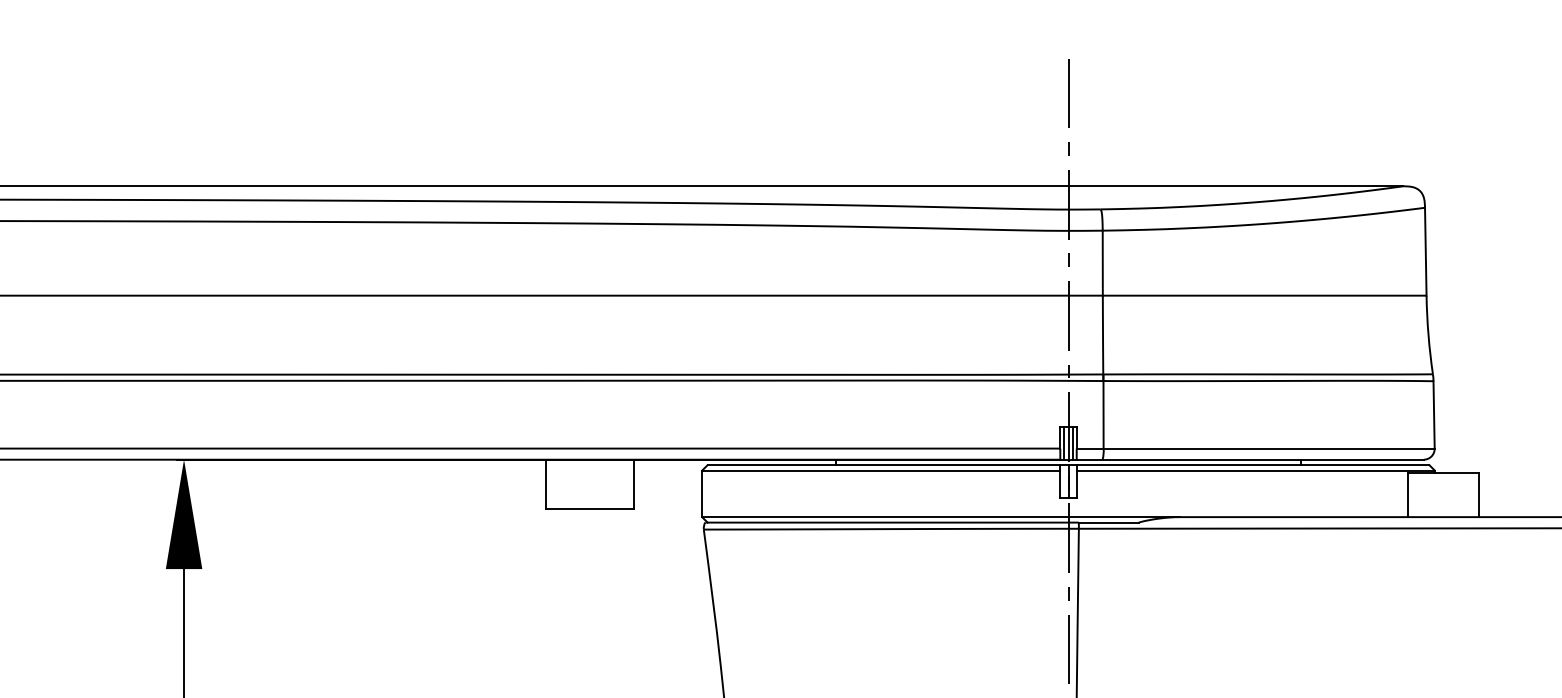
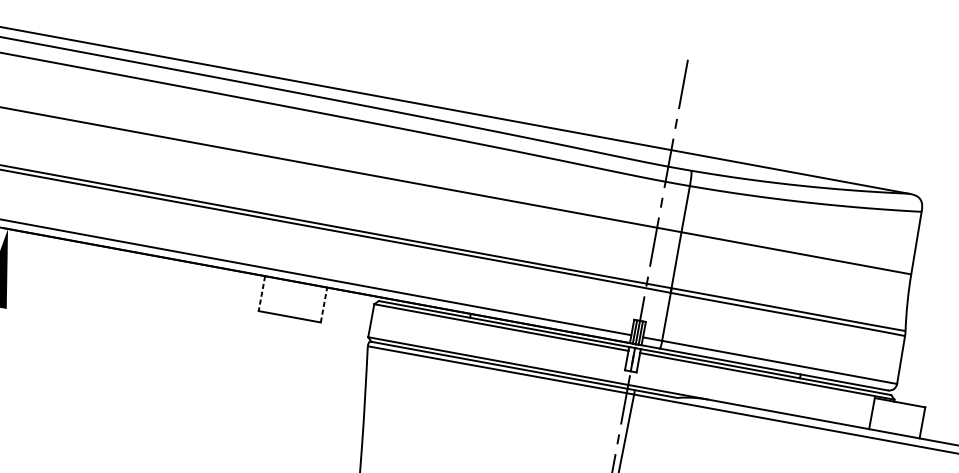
line: (546, 484) -> (262, 293), solid -> dashed
line: (633, 484) -> (323, 305), solid -> dashed

